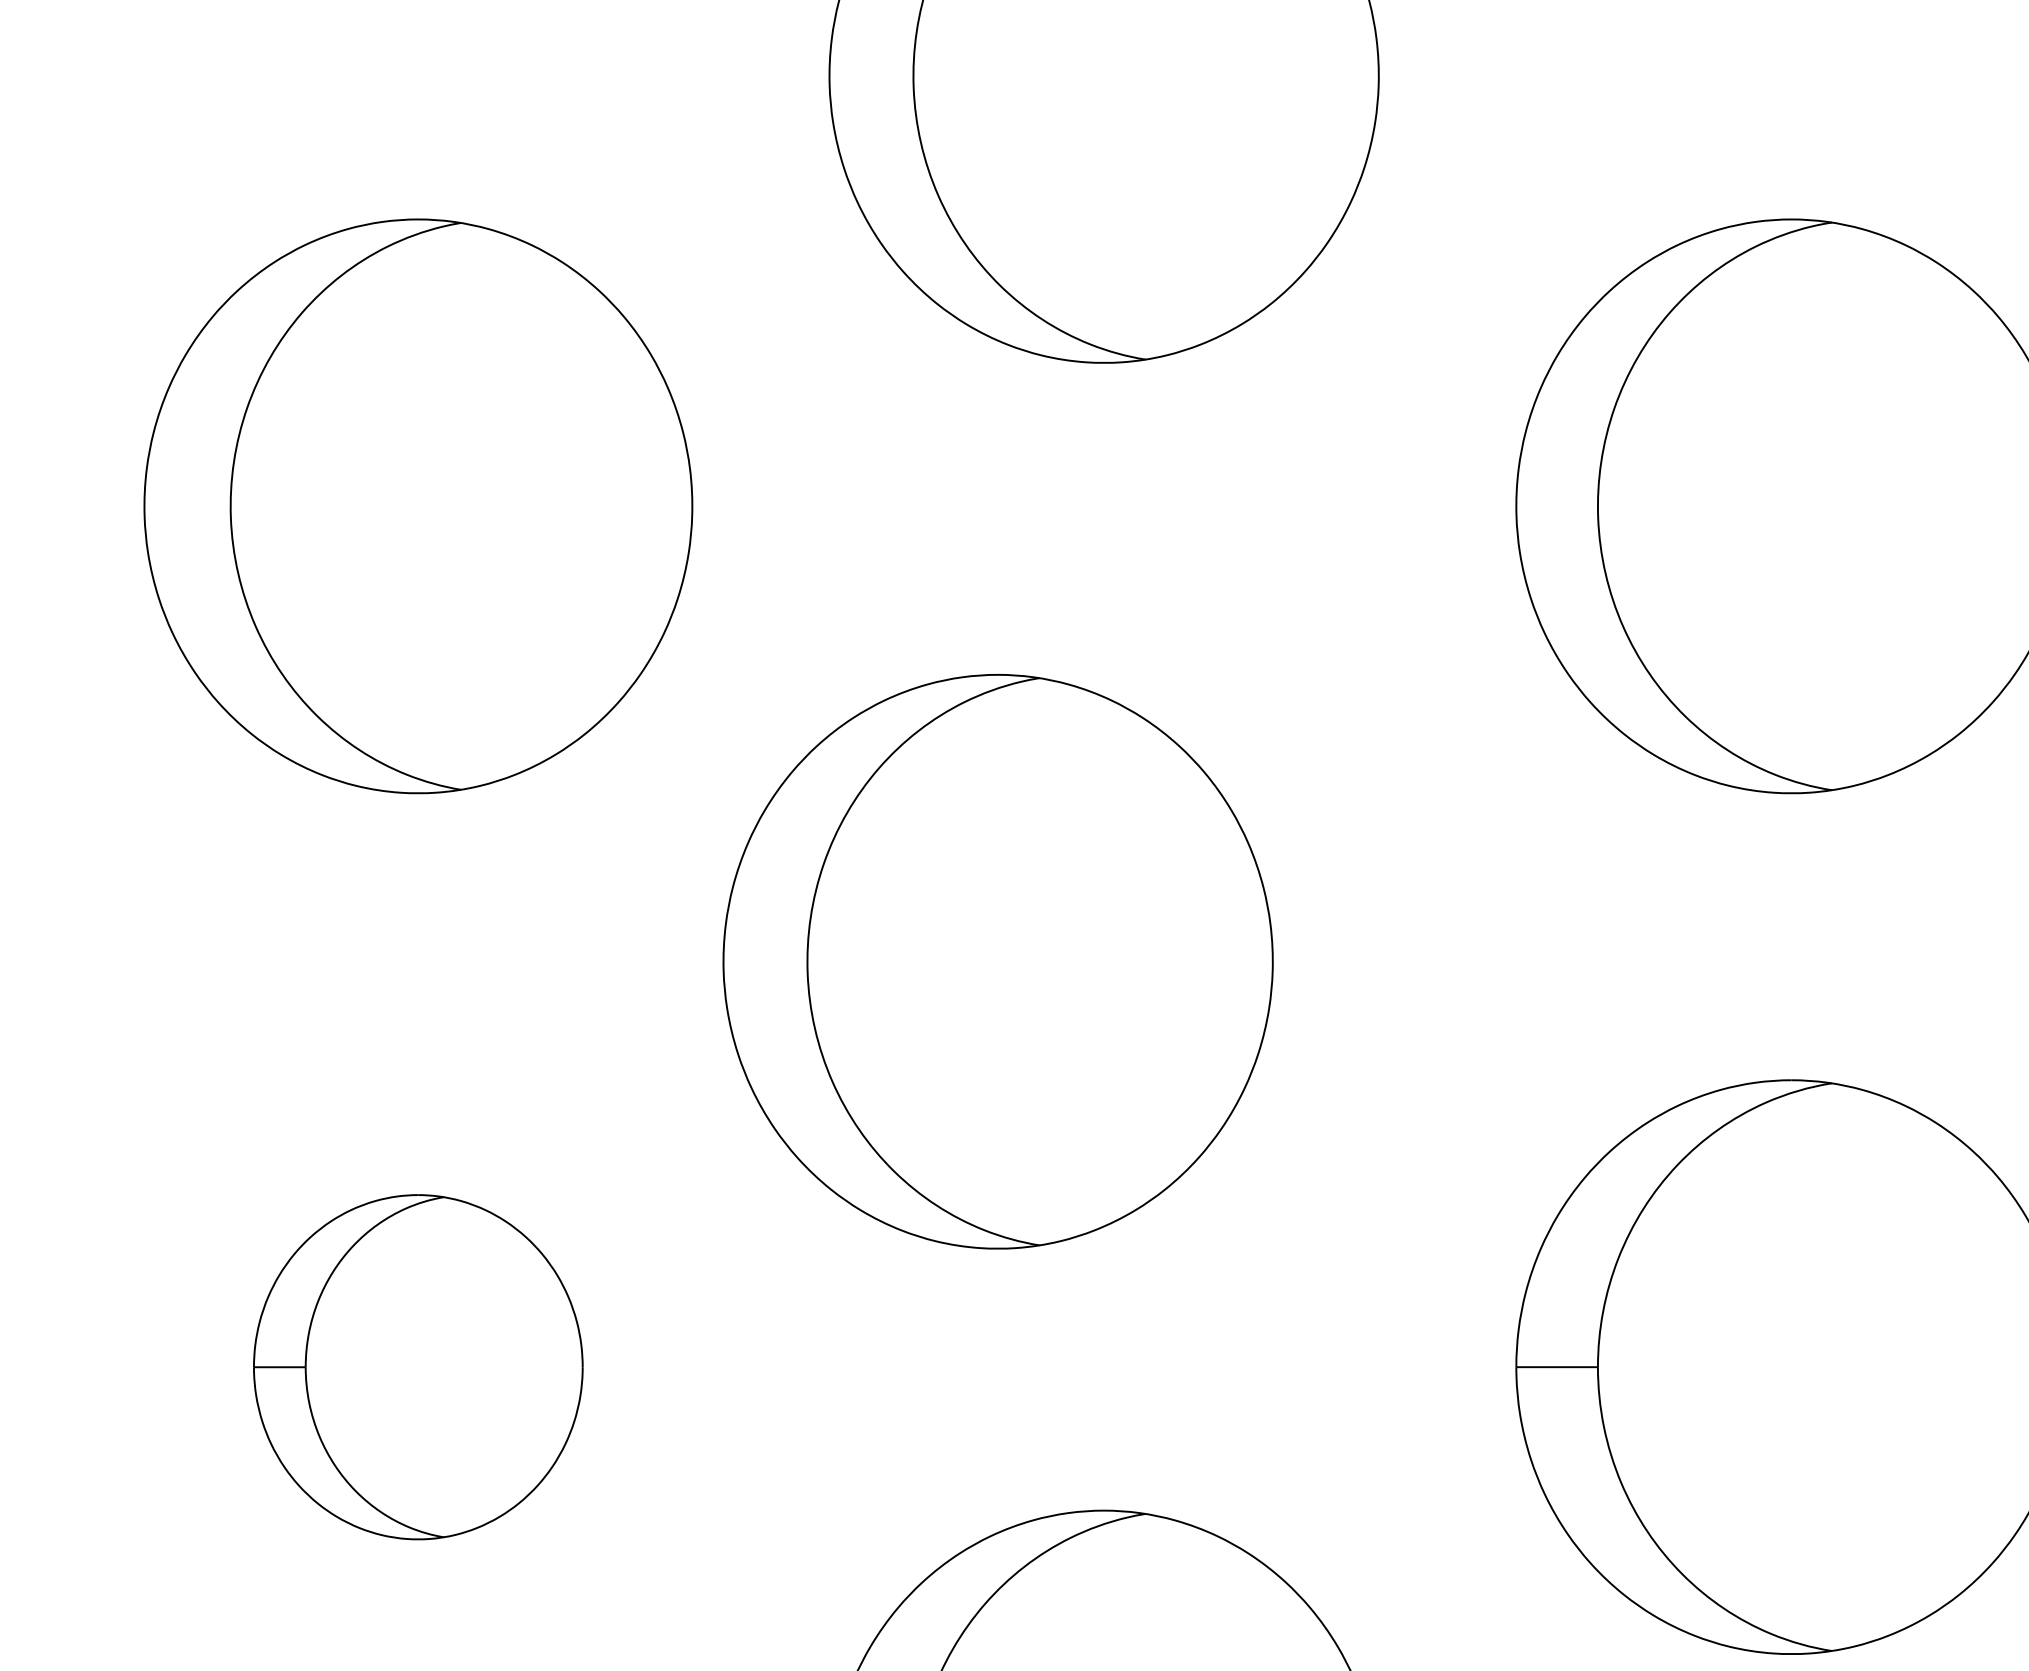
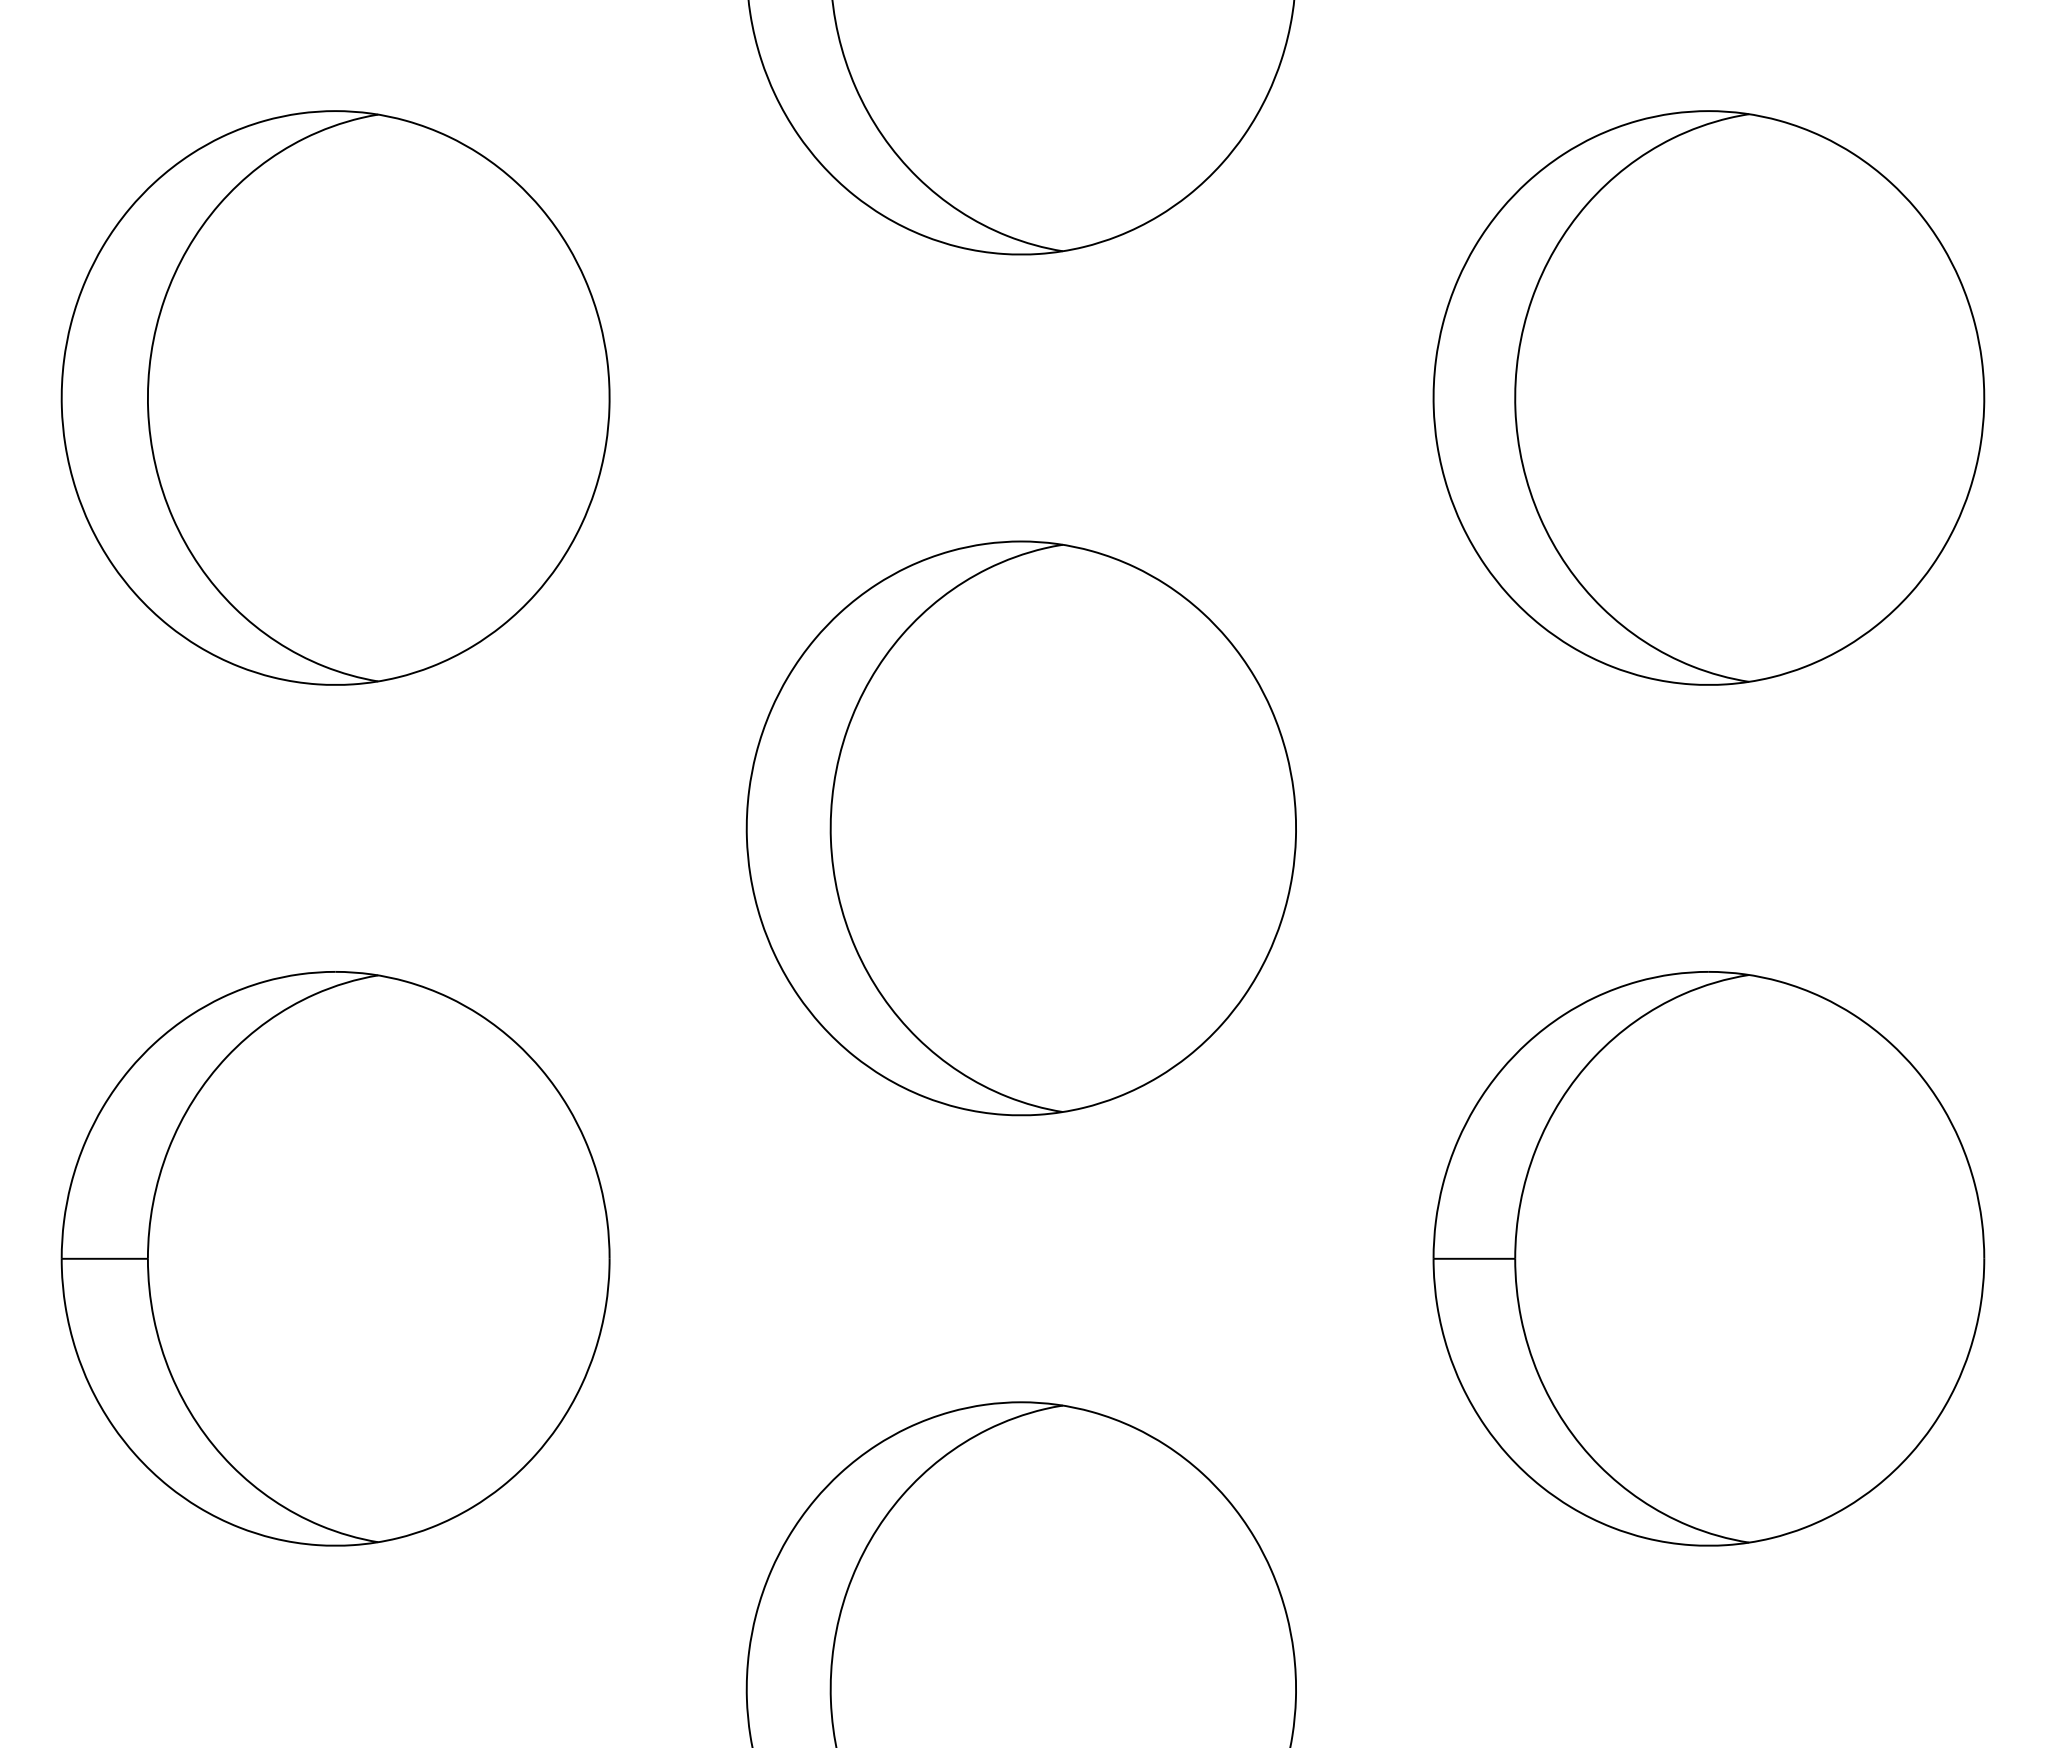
part: (997, 961) -> (1020, 828), moved
part: (418, 1366) -> (335, 1258), size x1.67

